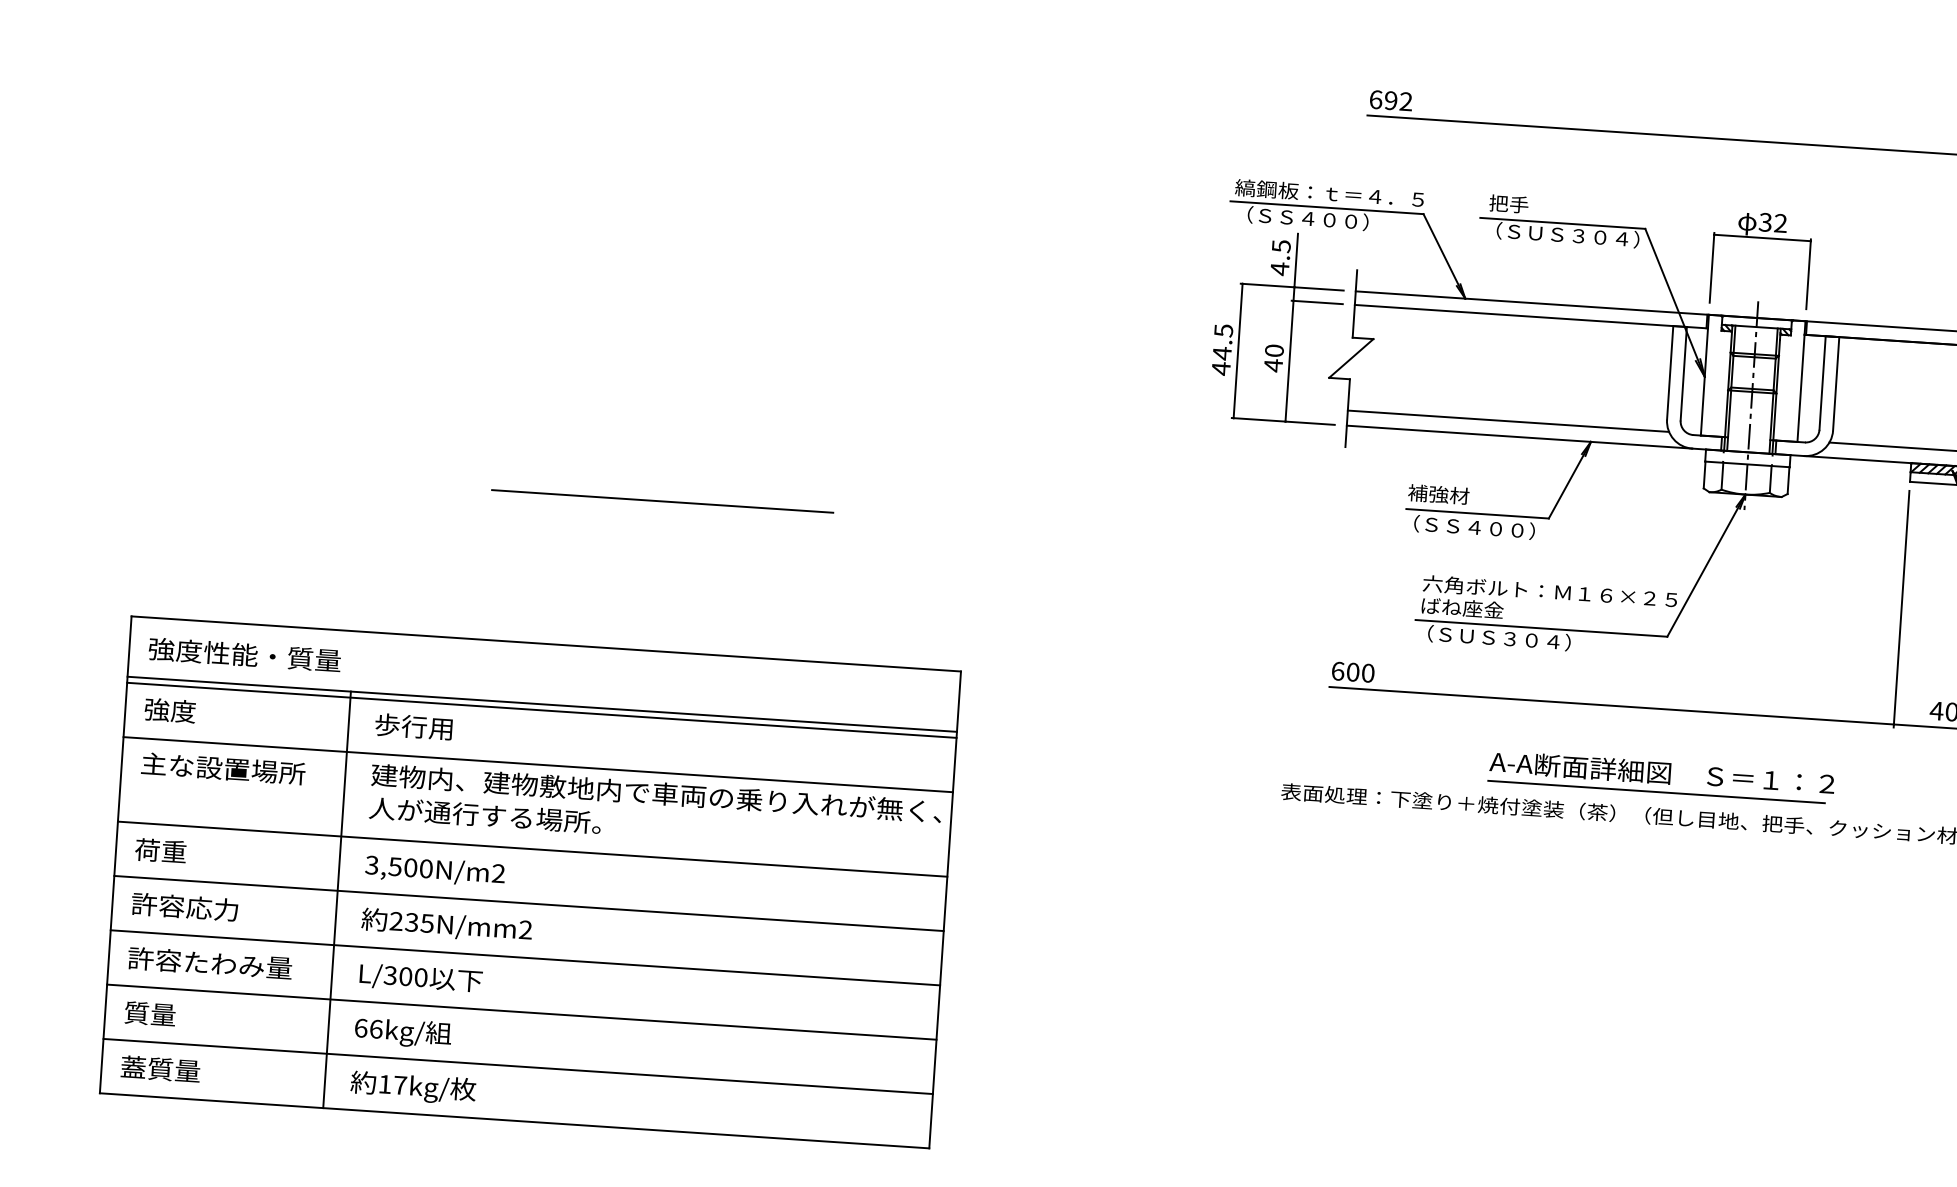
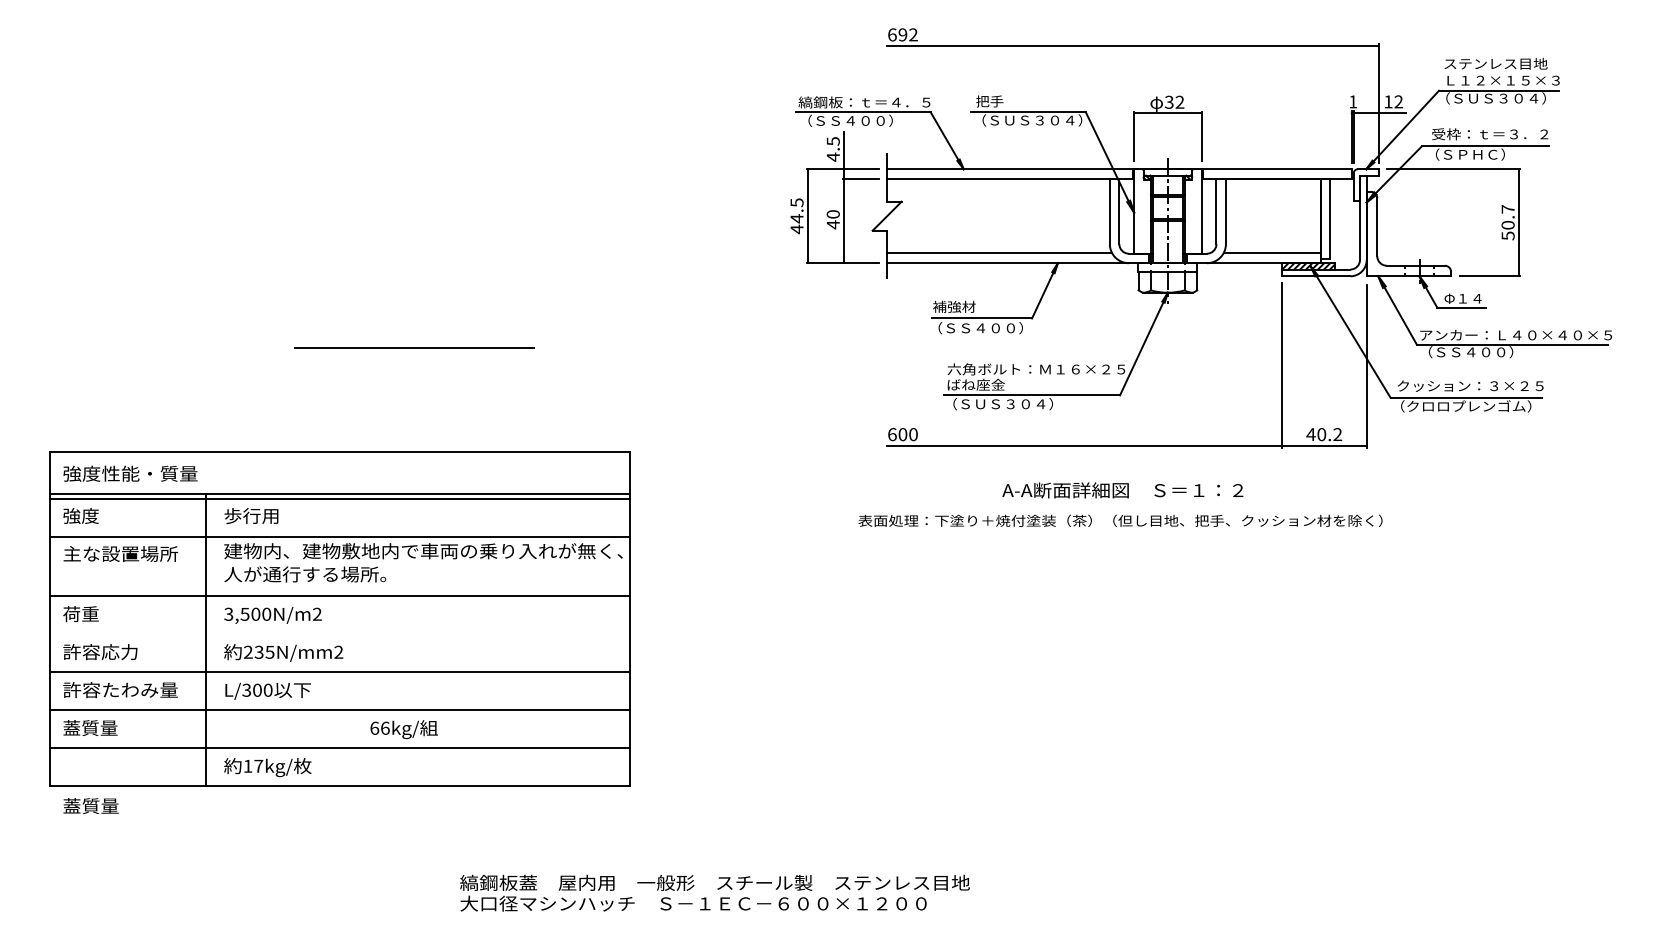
line: (1656, 791) -> (1119, 503), removed
line: (528, 903) -> (339, 633), removed
text: (163, 1015) -> (90, 728), 質量 -> 蓋質量
text: (402, 1032) -> (403, 729), moved
text: (159, 1068) -> (90, 805), moved

